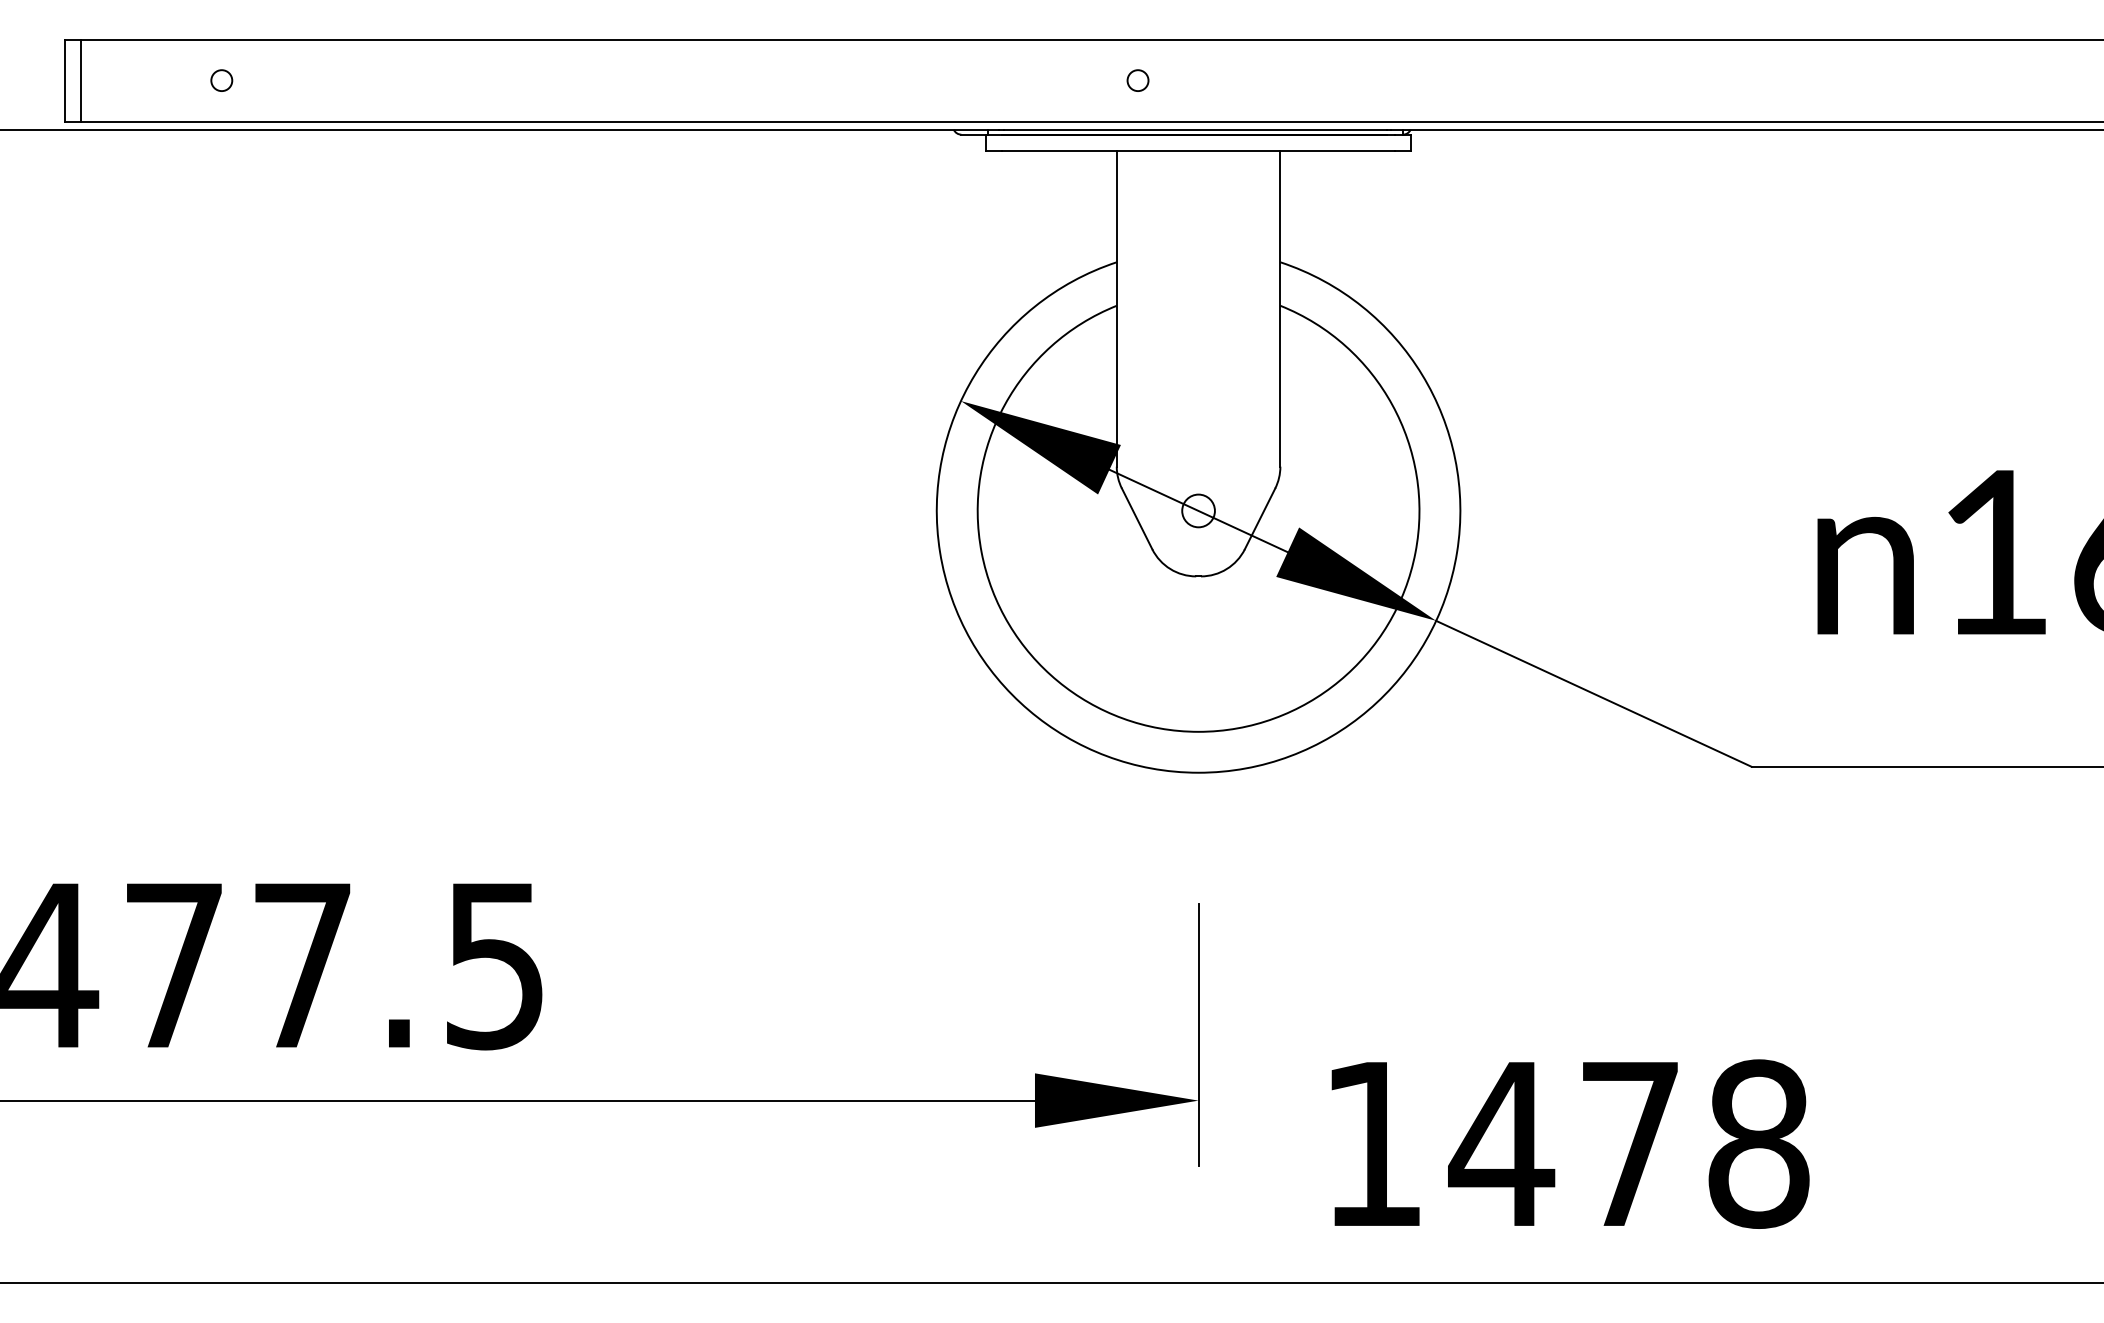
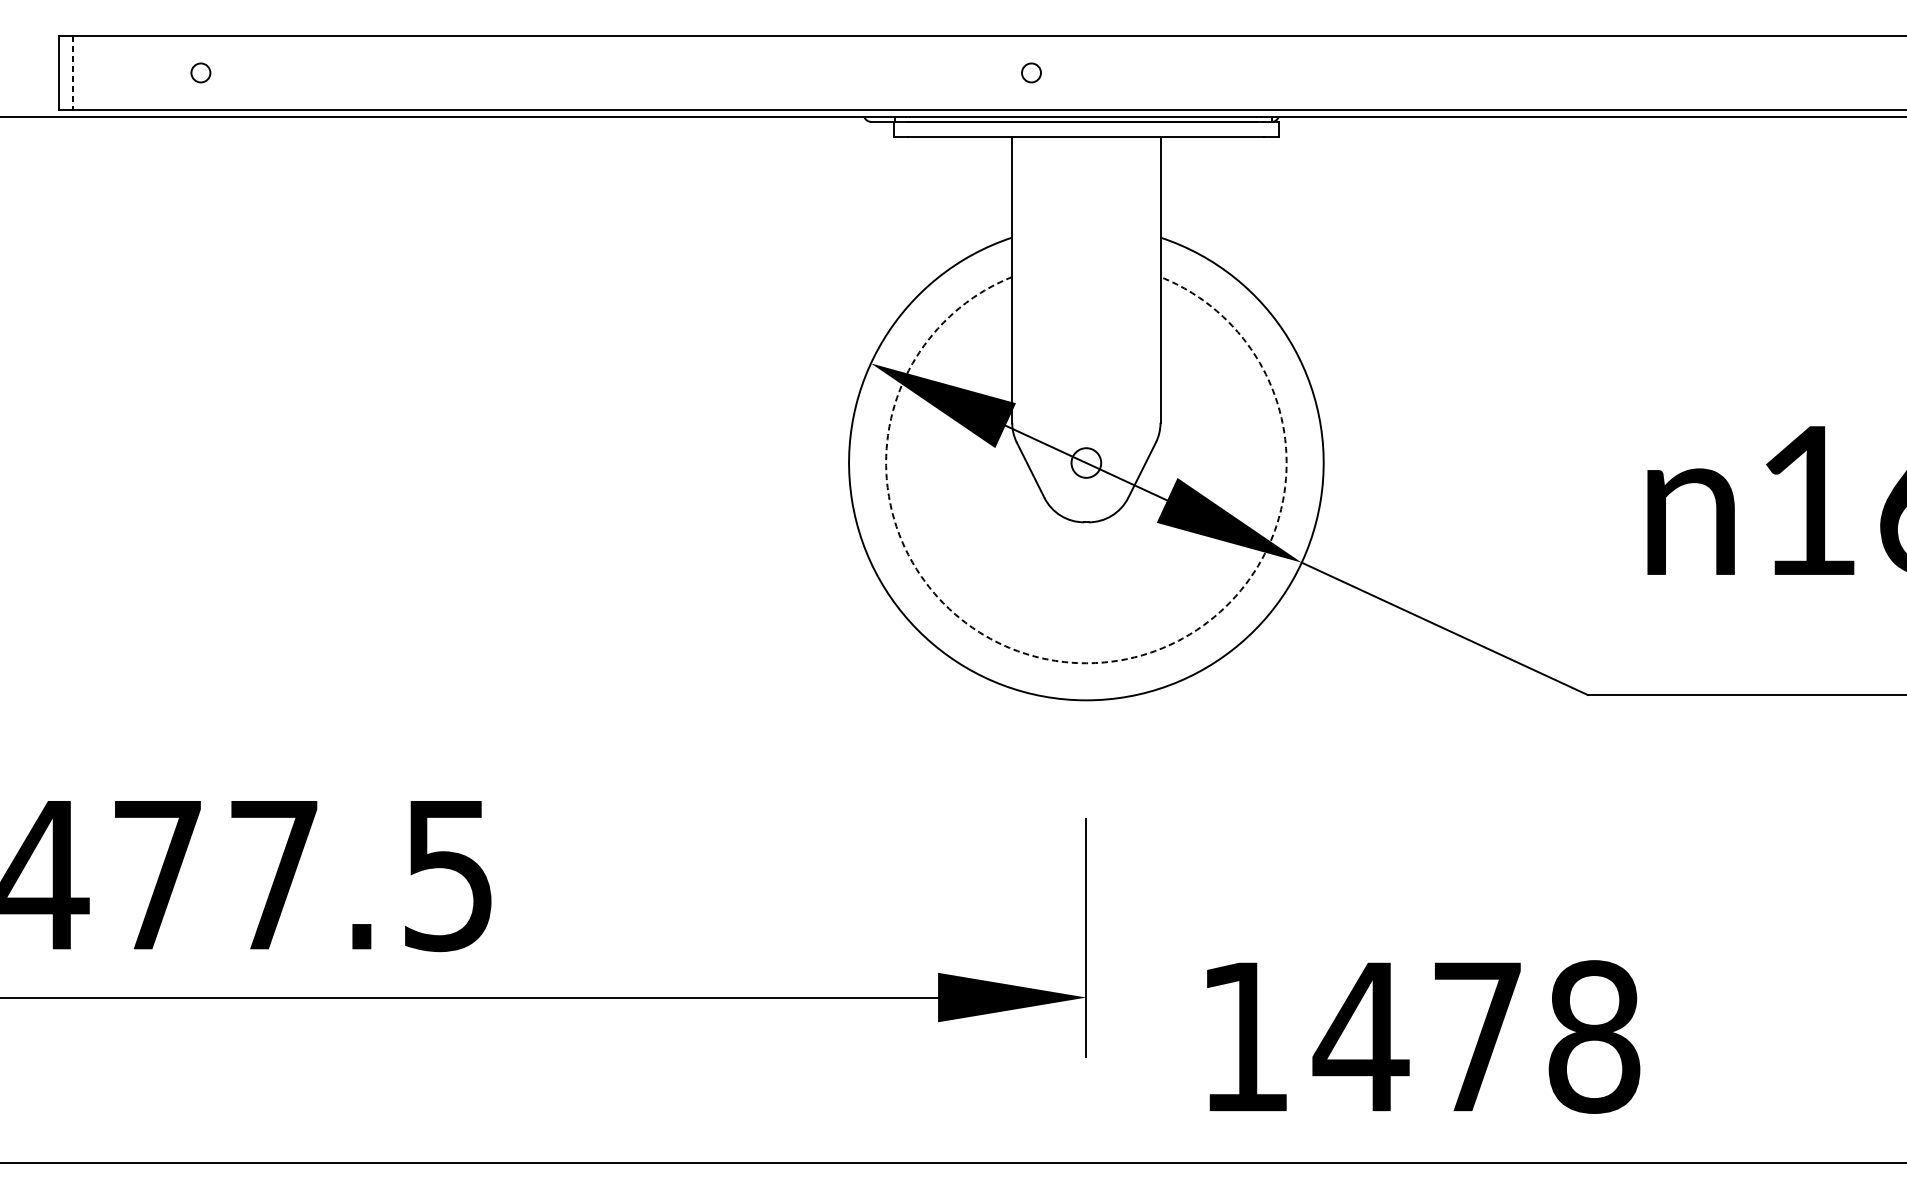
line: (81, 80) -> (73, 72), solid -> dashed
arc: (1198, 731) -> (1086, 662), solid -> dashed

